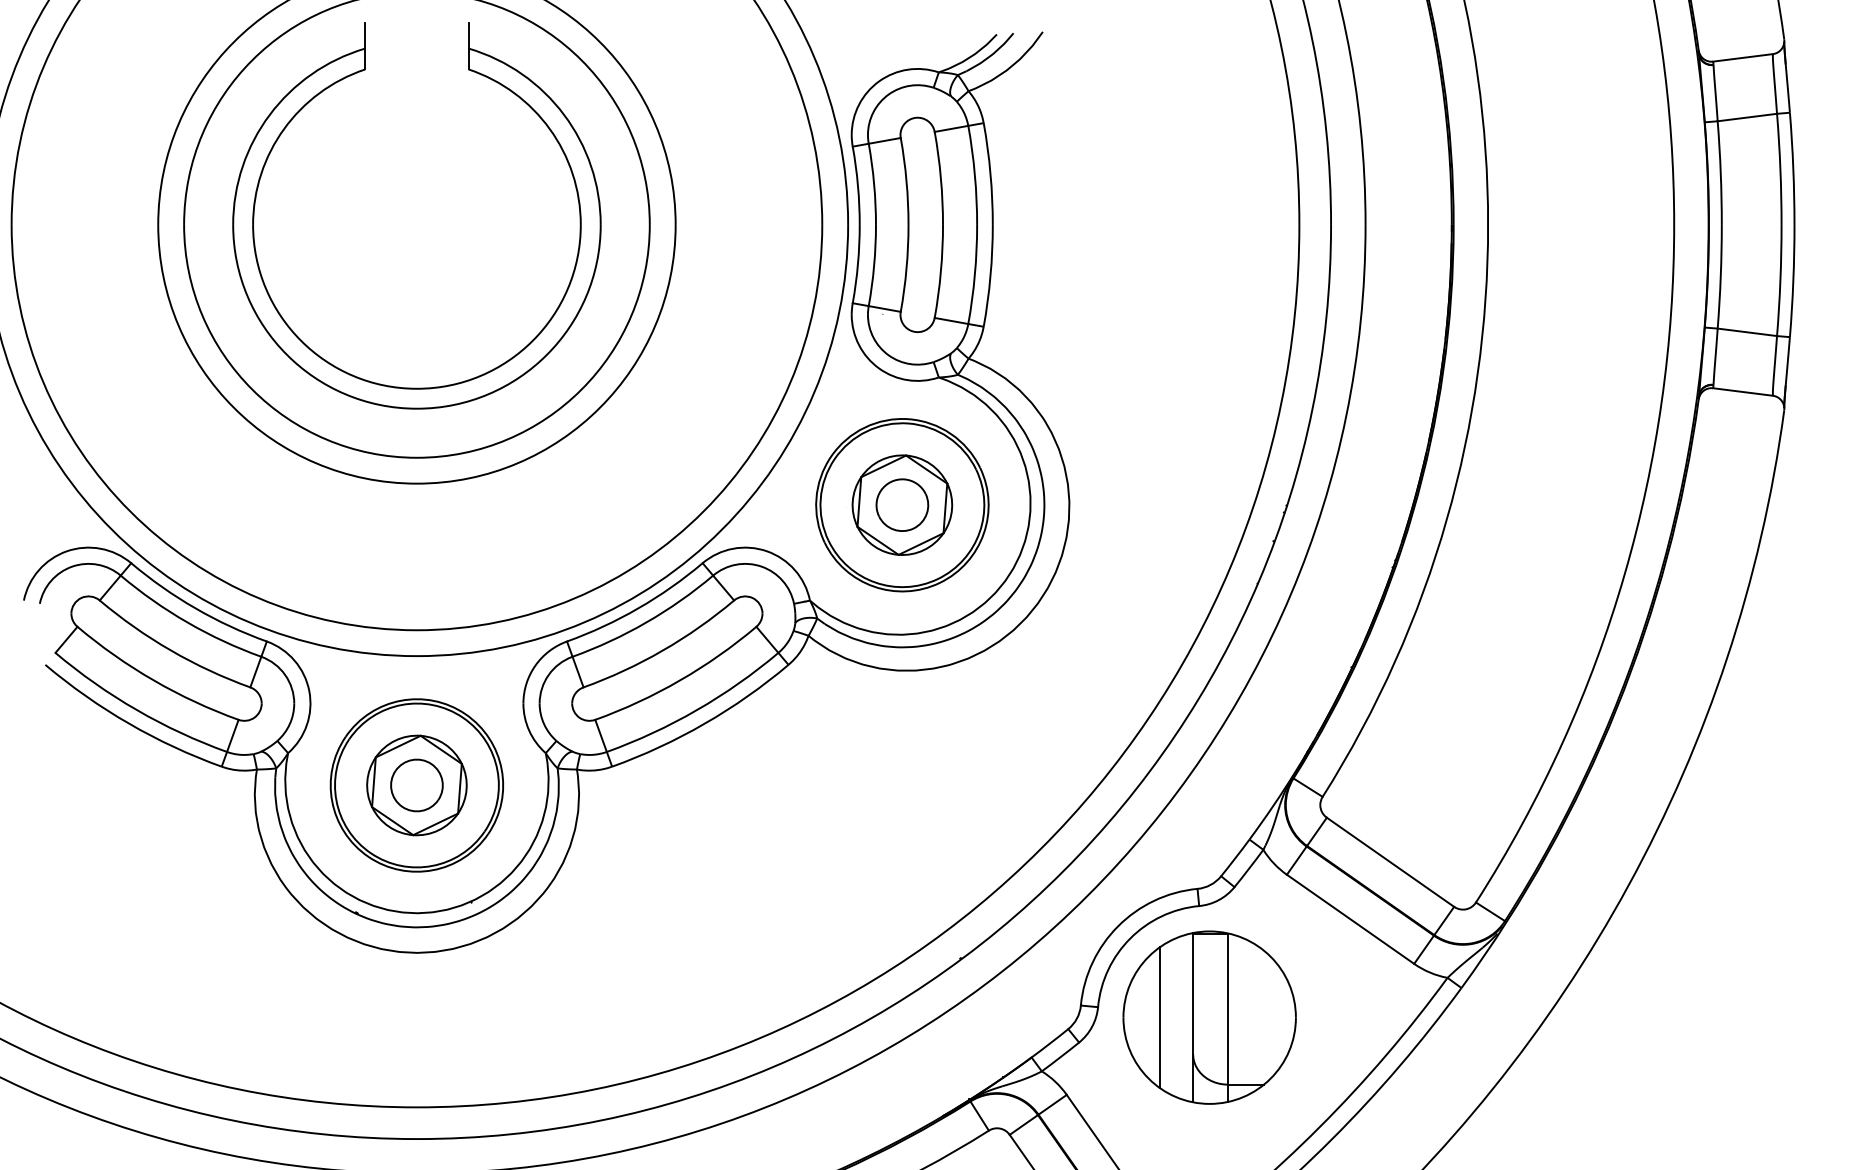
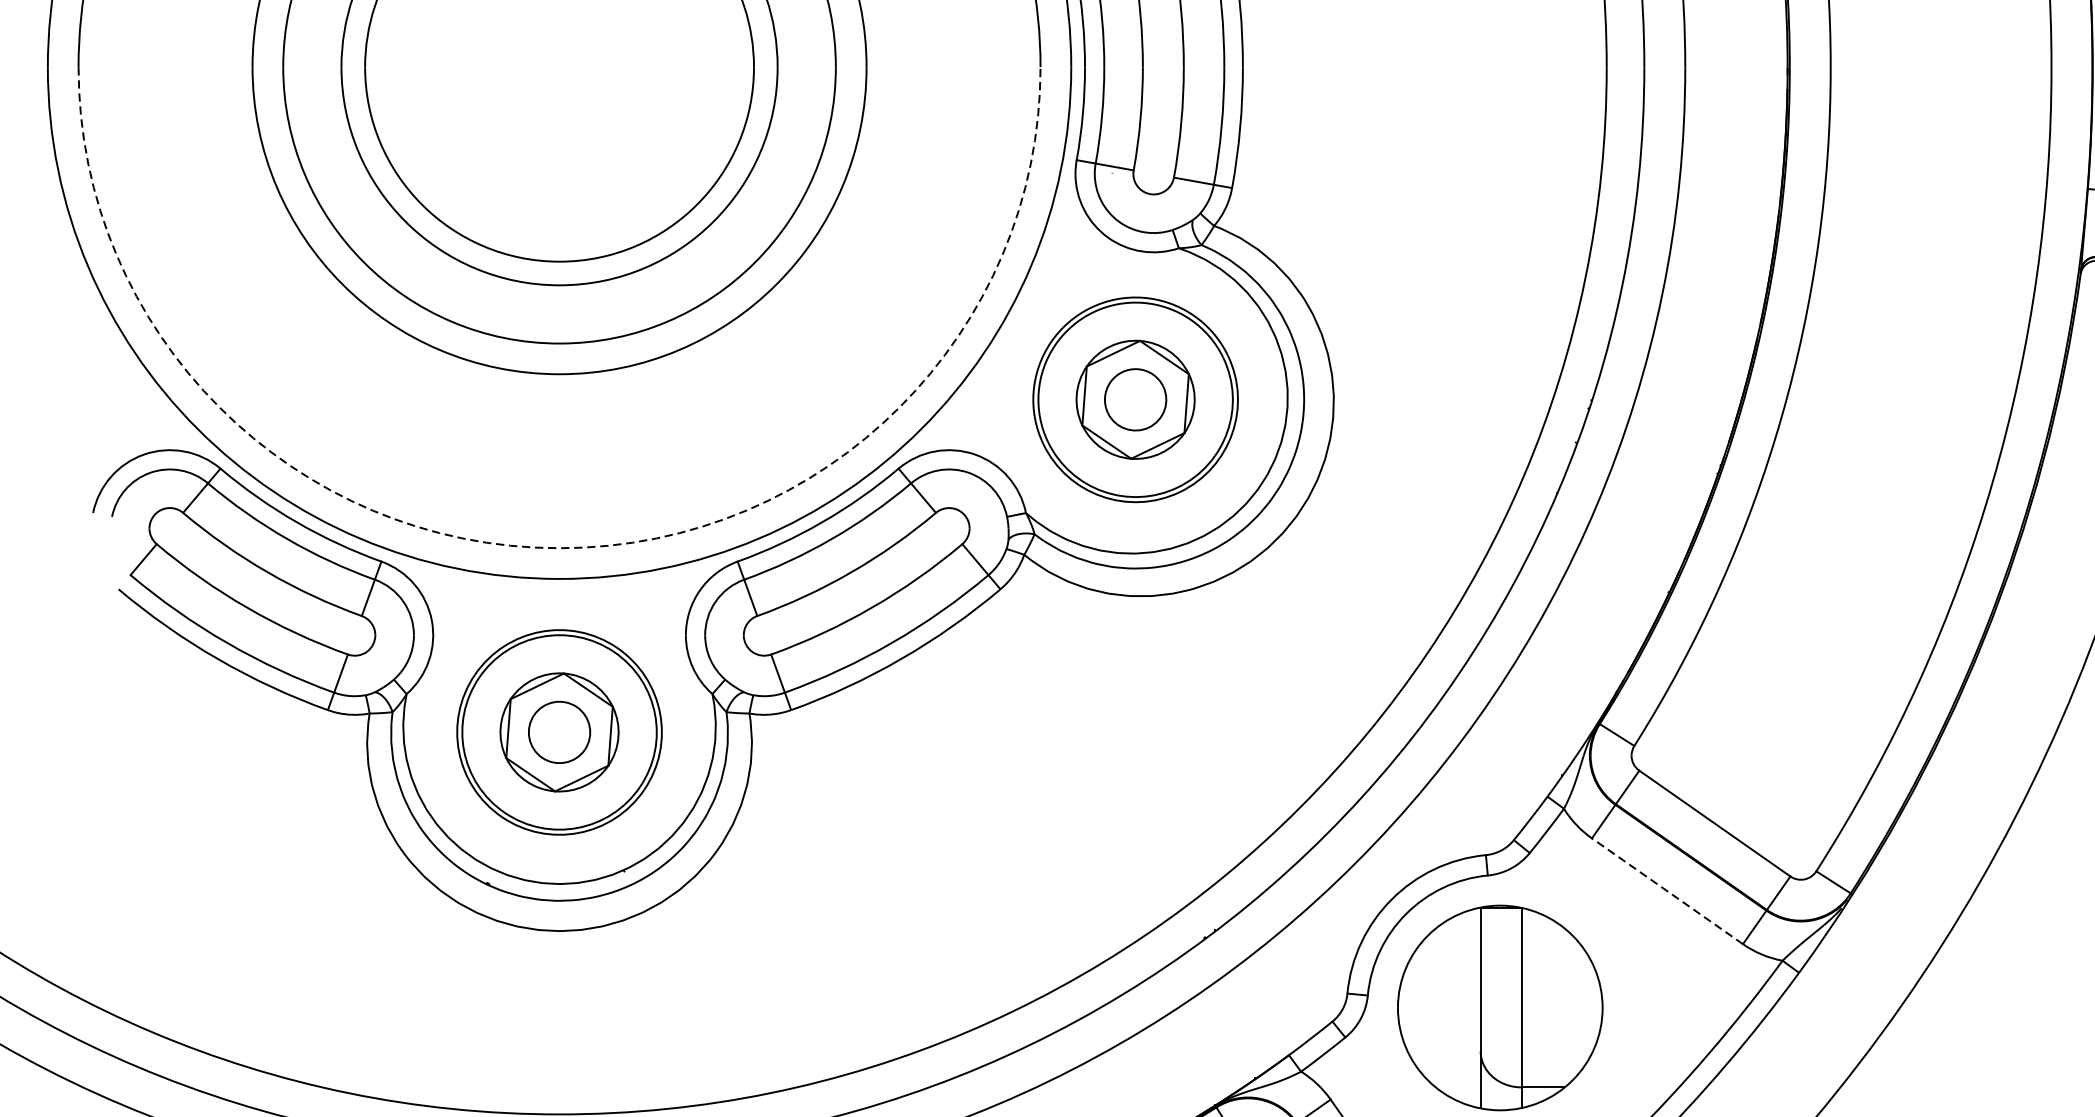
arc: (416, 630) -> (559, 548), solid -> dashed
line: (1350, 919) -> (1667, 891), solid -> dashed
line: (1159, 1017) -> (1440, 1007), removed

